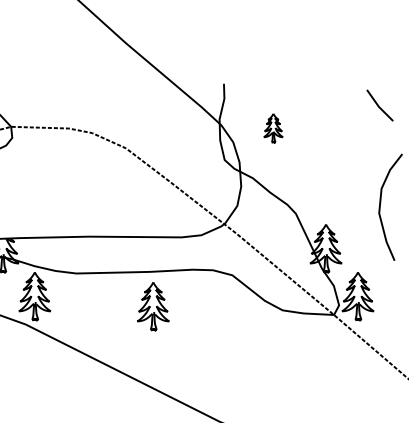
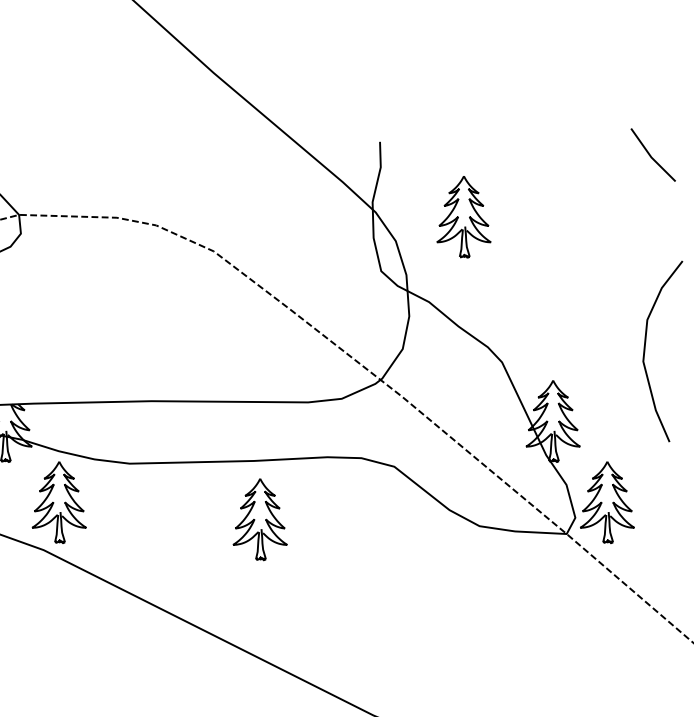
line: (379, 105) -> (652, 154), moved
part: (273, 128) -> (464, 217), size x1.67

